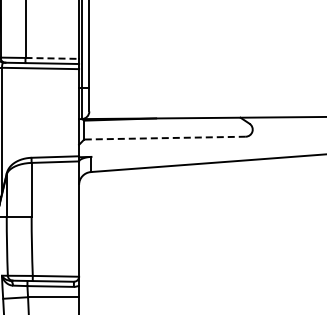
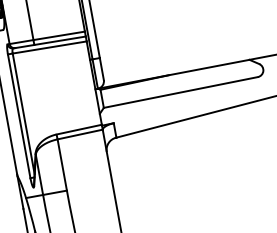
line: (52, 58) -> (59, 35), dashed -> solid
line: (165, 138) -> (181, 92), dashed -> solid

